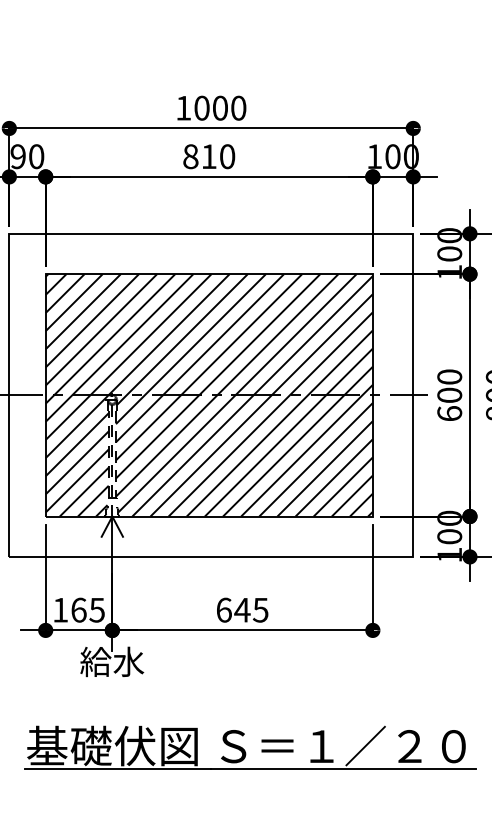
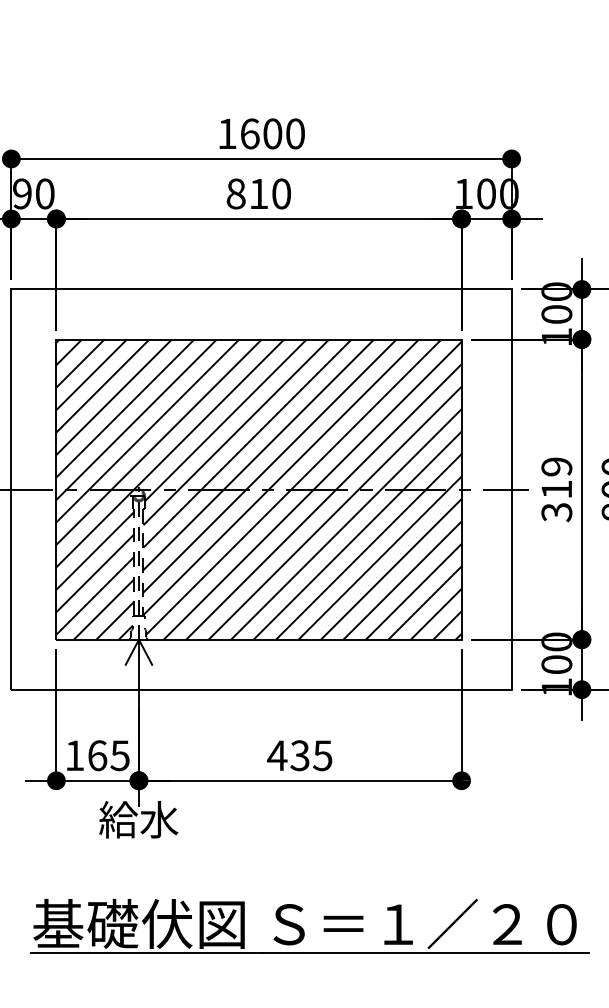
text: (201, 107) -> (249, 133), 1000 -> 1600
text: (449, 395) -> (556, 489), 600 -> 319
text: (233, 610) -> (288, 755), 645 -> 435

